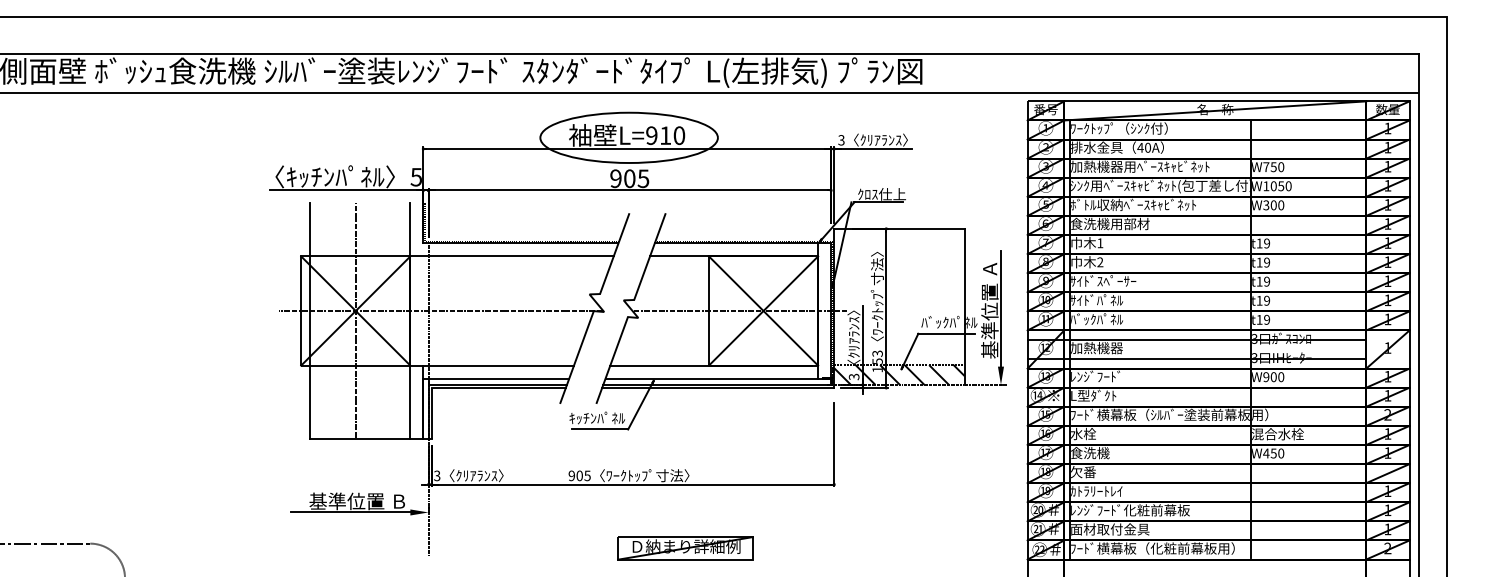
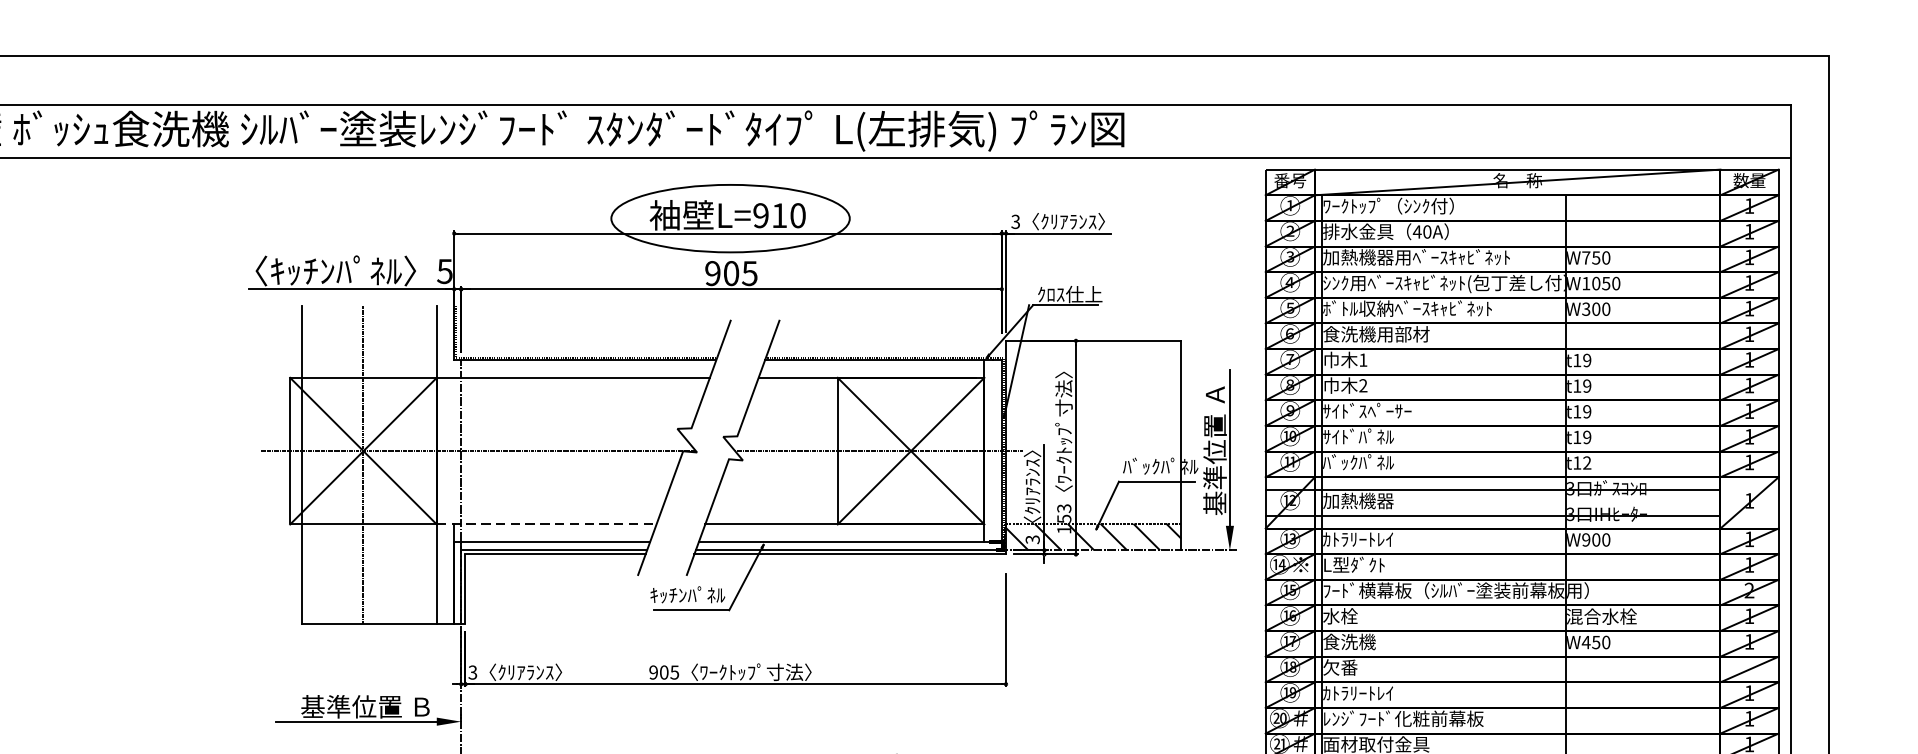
text: (1267, 319) -> (1587, 462), t19 -> t12
line: (492, 365) -> (547, 524), solid -> dashed
text: (1096, 376) -> (1358, 539), ﾚﾝｼﾞﾌｰﾄﾞ -> ｶﾄﾗﾘｰﾄﾚｲ

